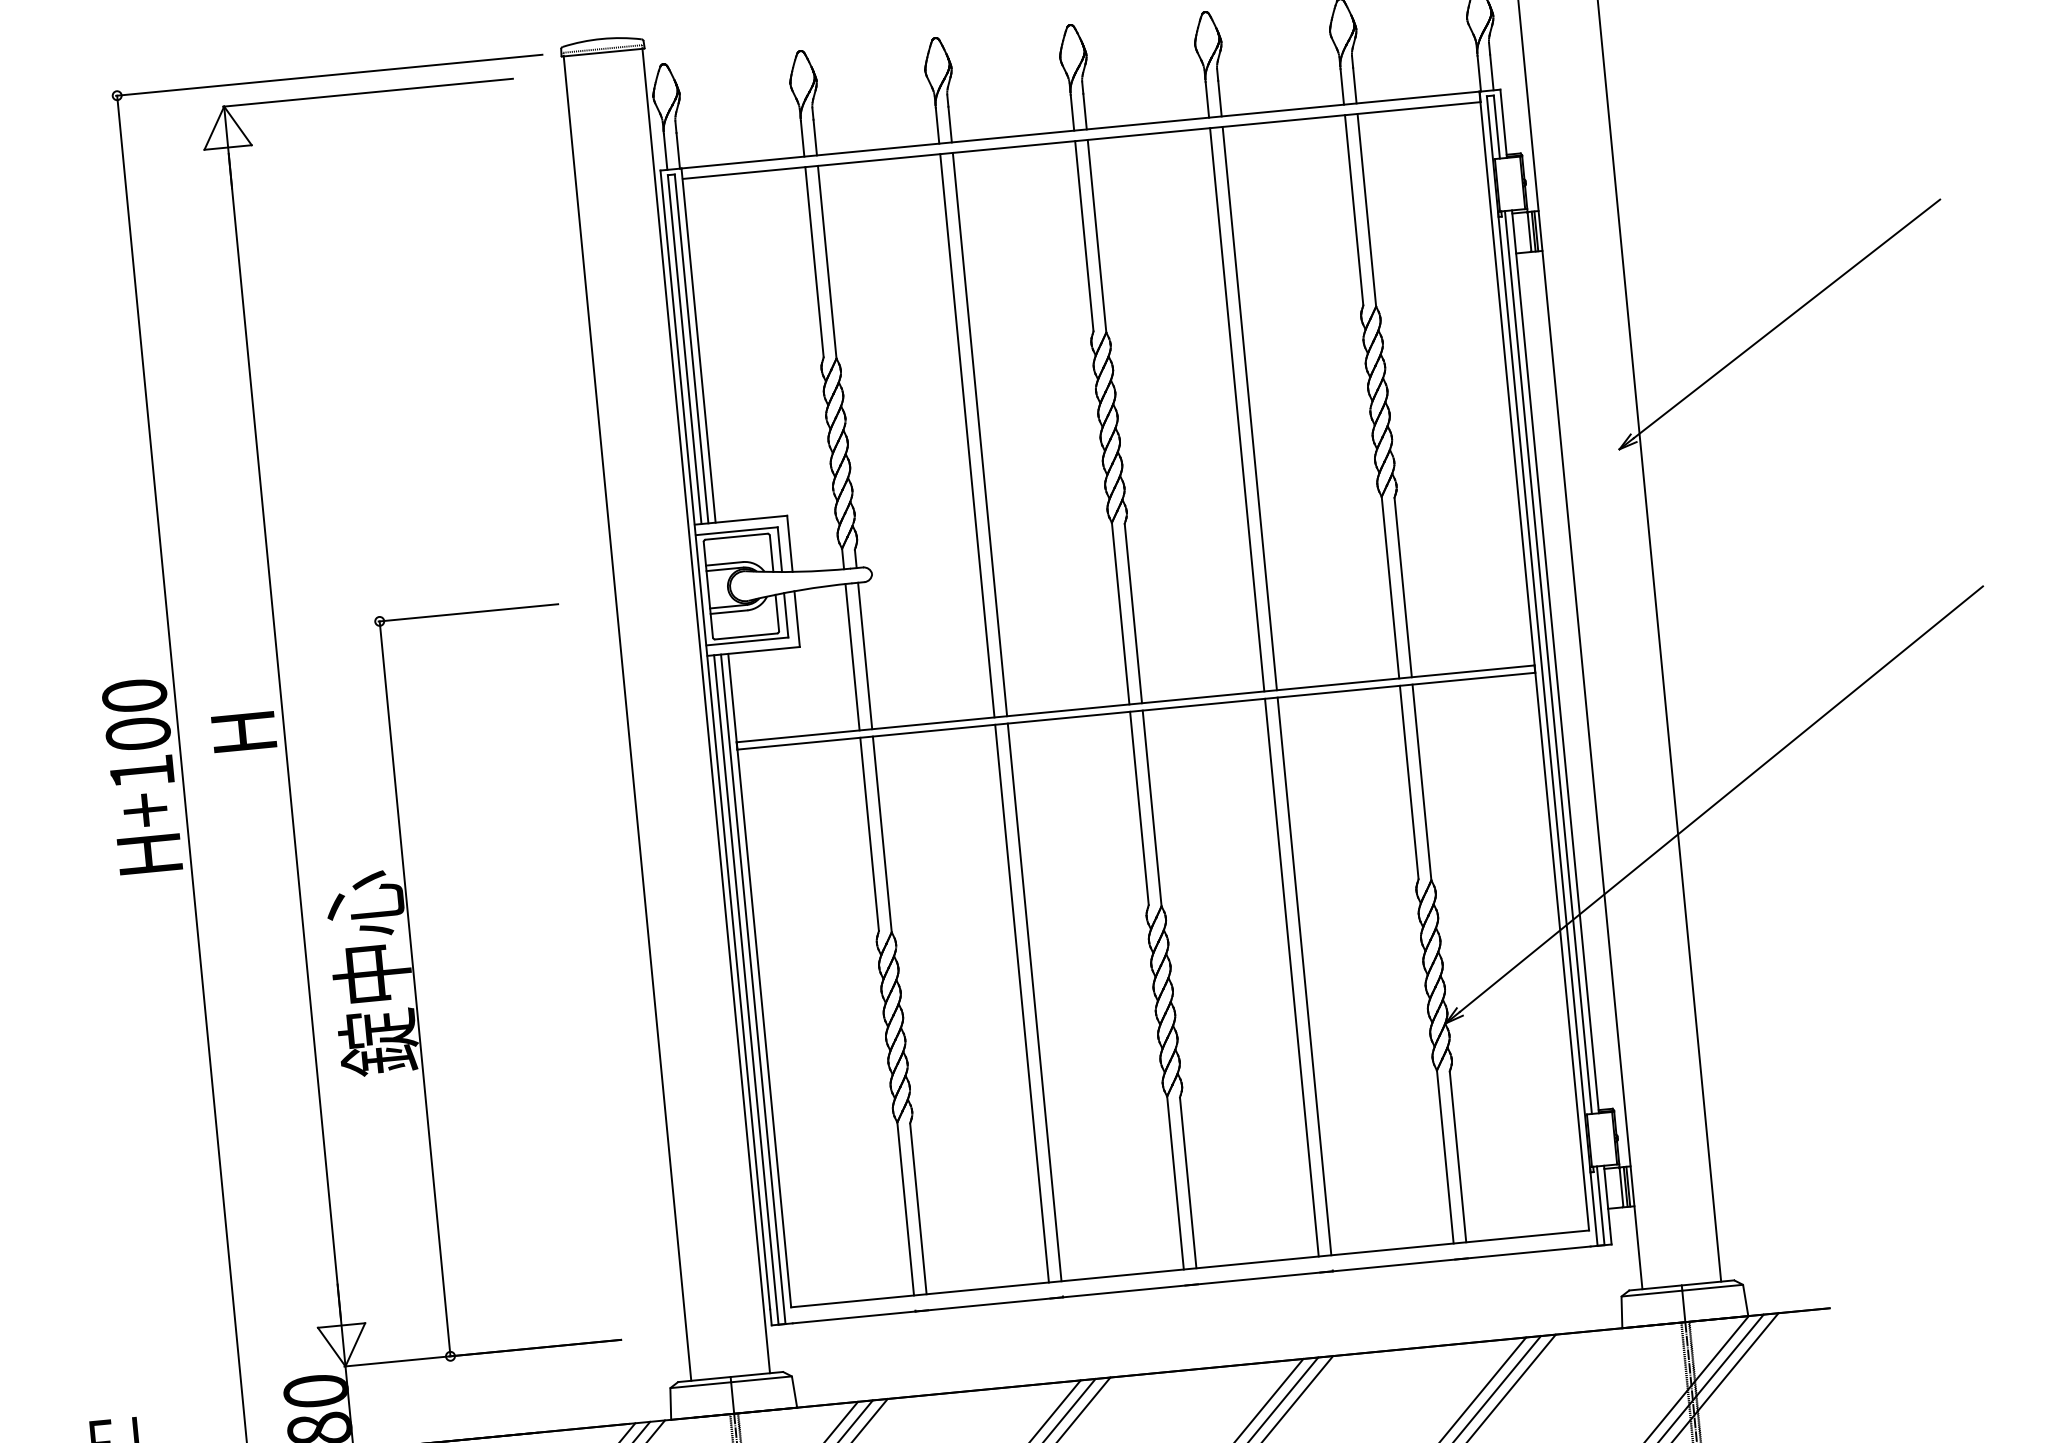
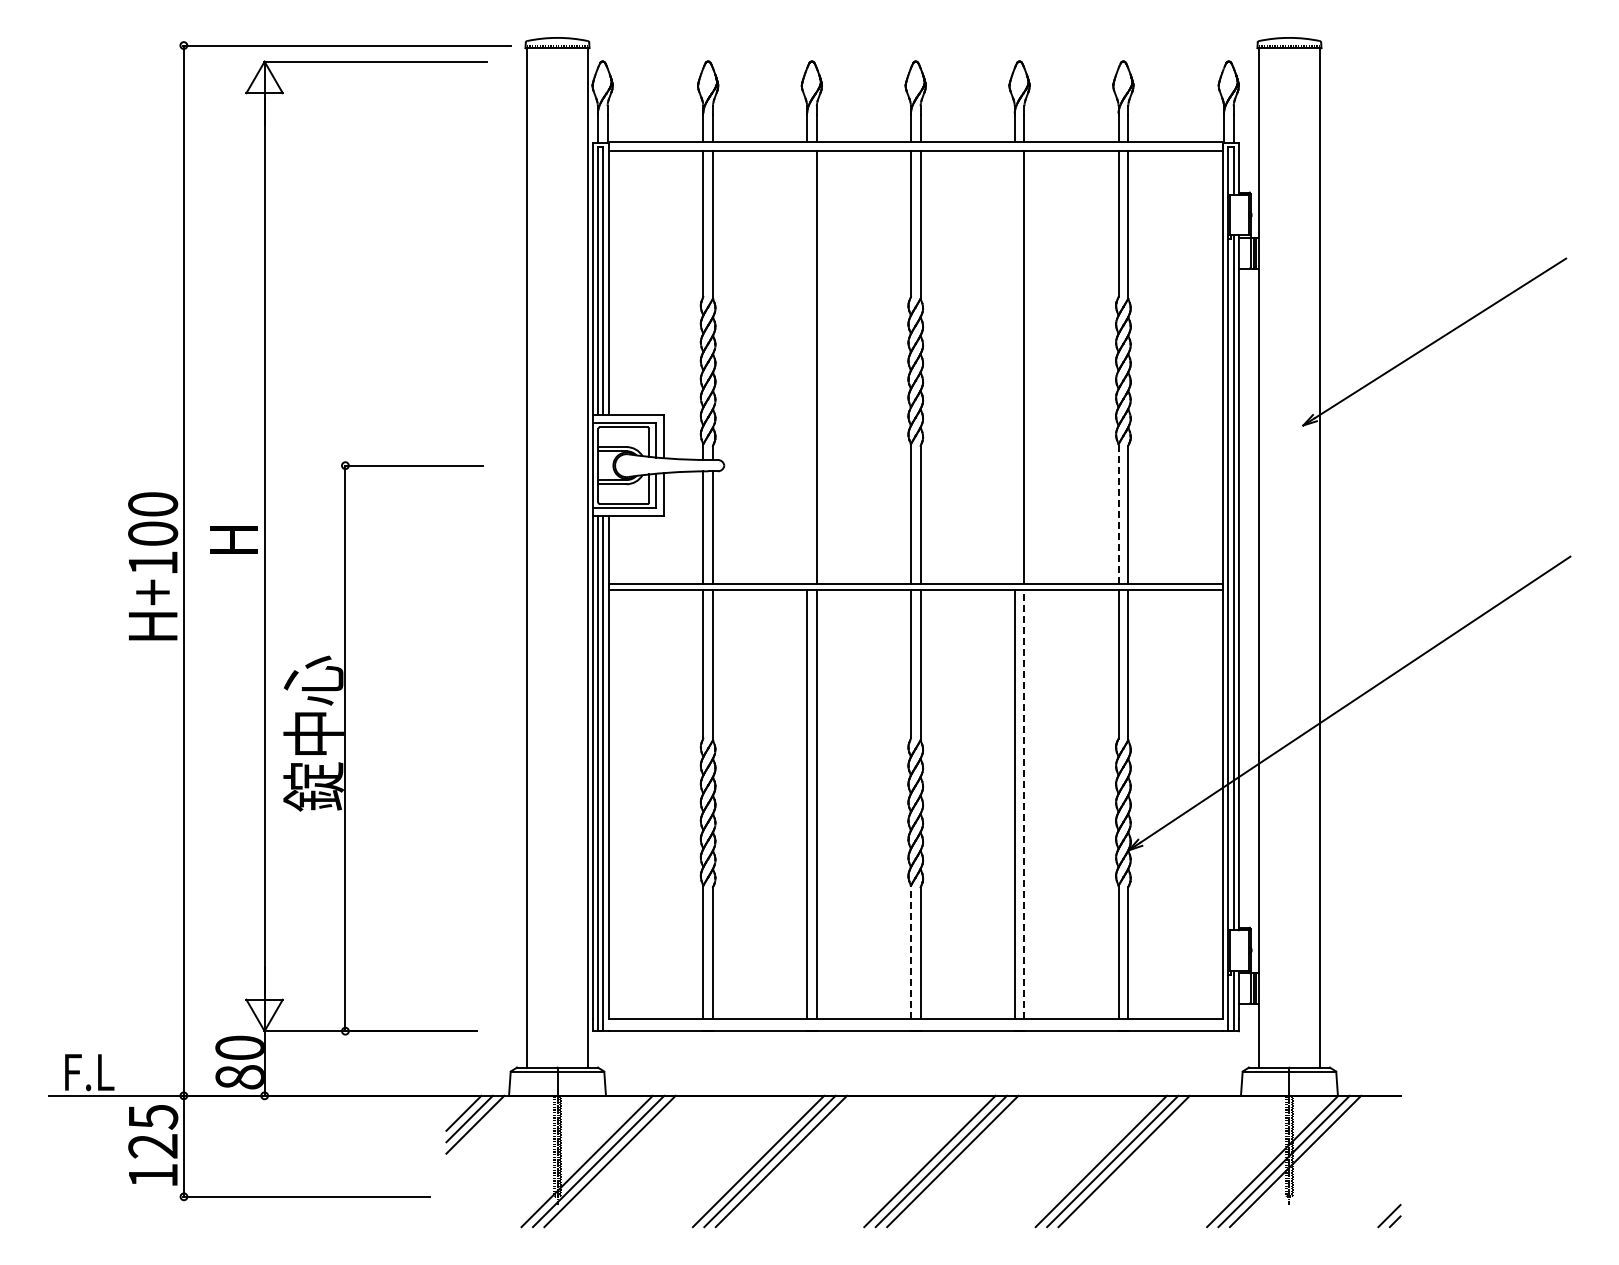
line: (1236, 410) -> (1014, 367), removed
line: (967, 436) -> (807, 367), removed
line: (1390, 588) -> (1118, 514), solid -> dashed
line: (1304, 976) -> (1024, 804), solid -> dashed
line: (1174, 1183) -> (910, 952), solid -> dashed

